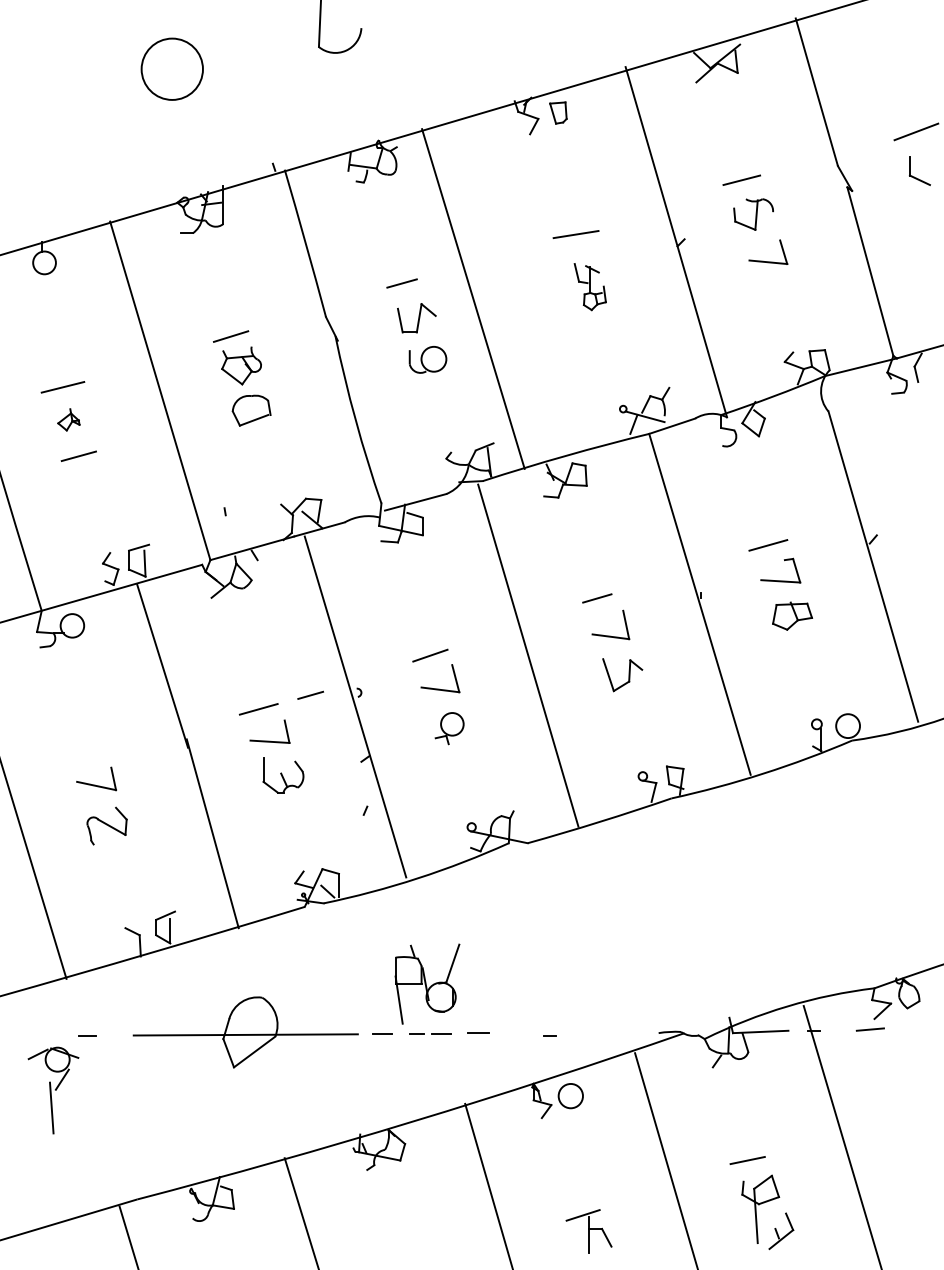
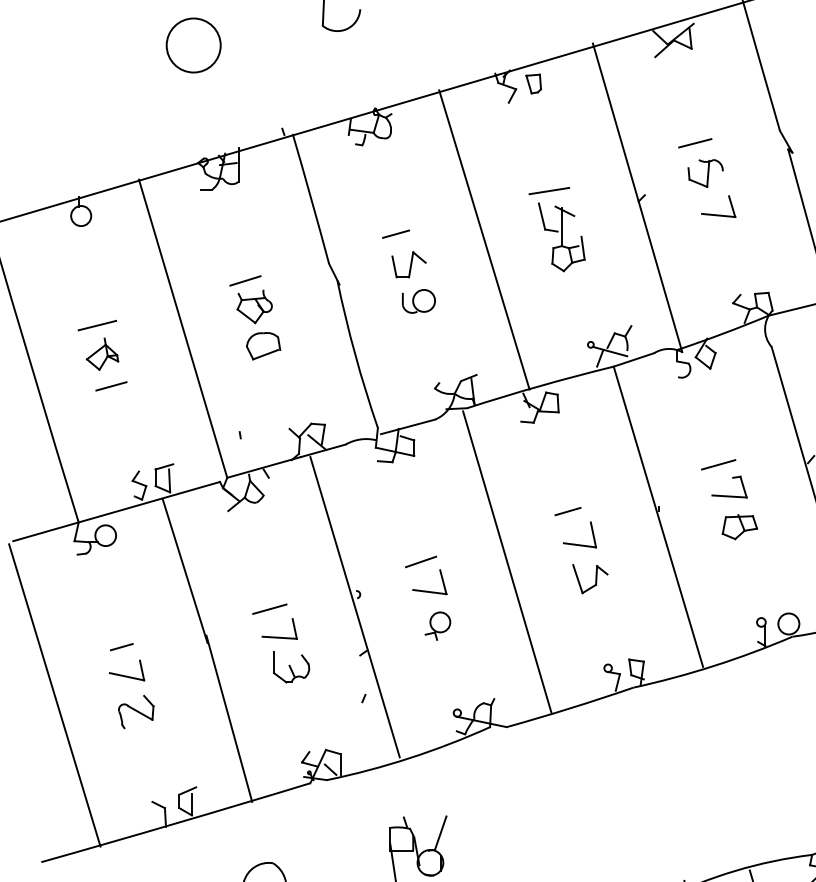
part: (590, 286) -> (562, 236), size x1.67
line: (473, 298) -> (484, 239), moved
part: (68, 419) -> (102, 353), size x1.67
line: (310, 694) -> (121, 646), moved

